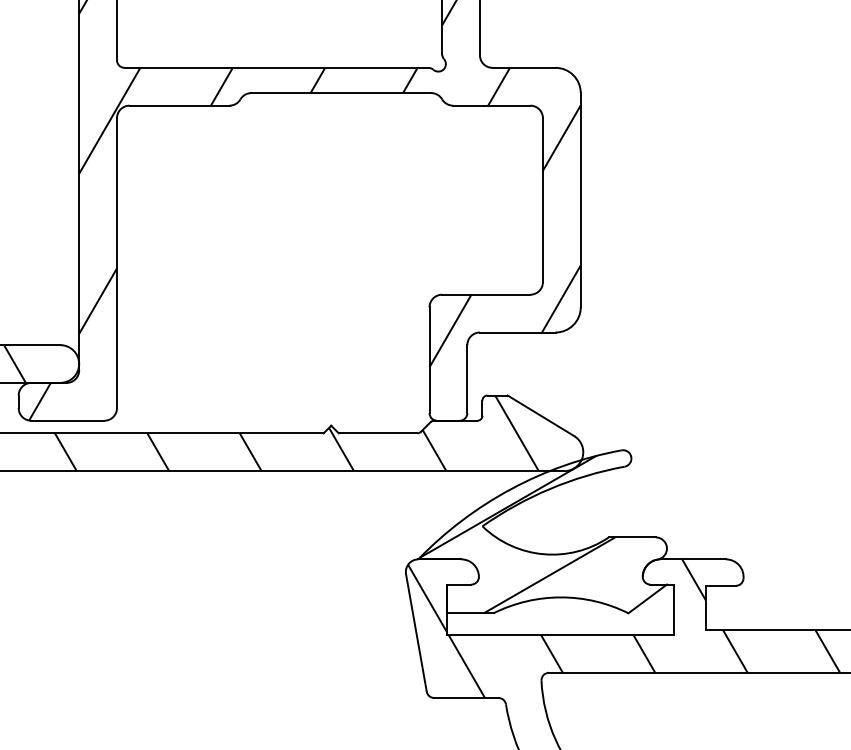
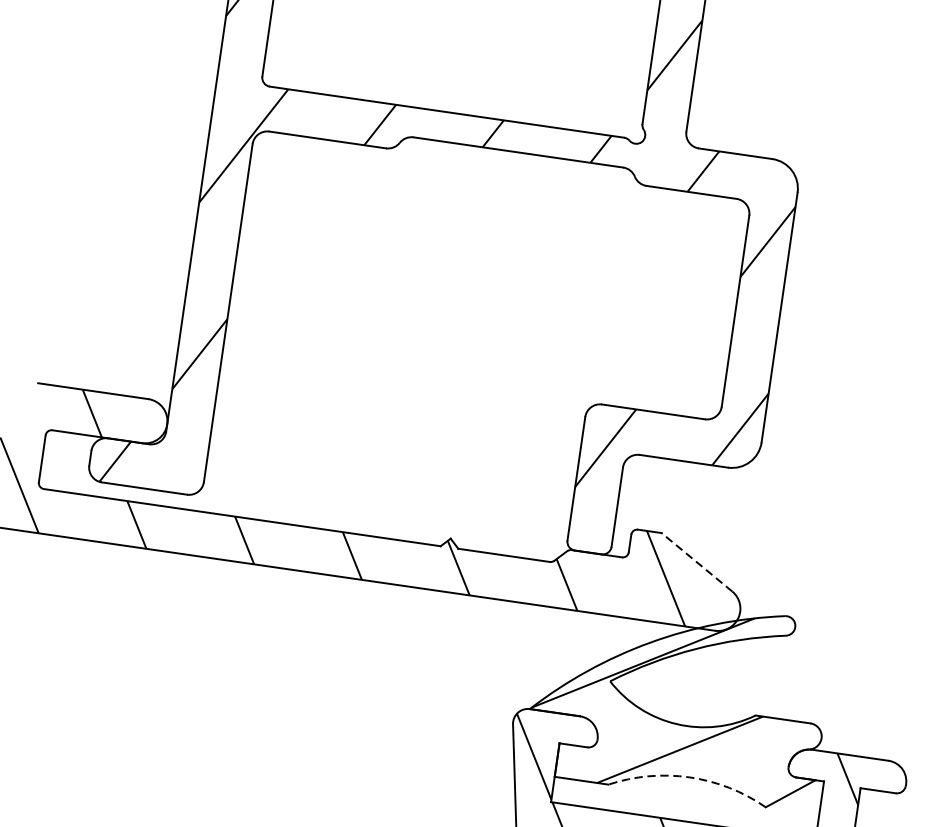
line: (540, 415) -> (696, 561), solid -> dashed
arc: (560, 597) -> (689, 777), solid -> dashed

